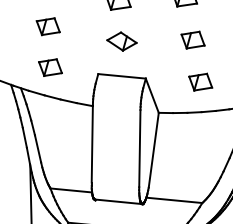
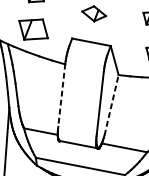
part: (50, 67) -> (33, 29), size x1.6
line: (92, 144) -> (61, 95), solid -> dashed
line: (153, 150) -> (111, 105), solid -> dashed

